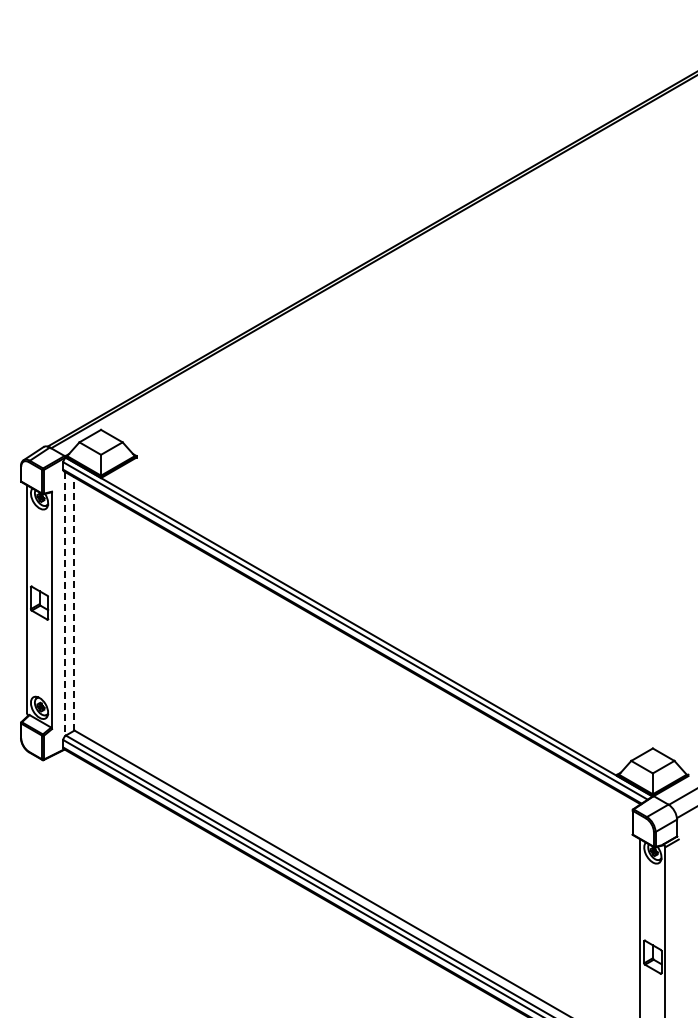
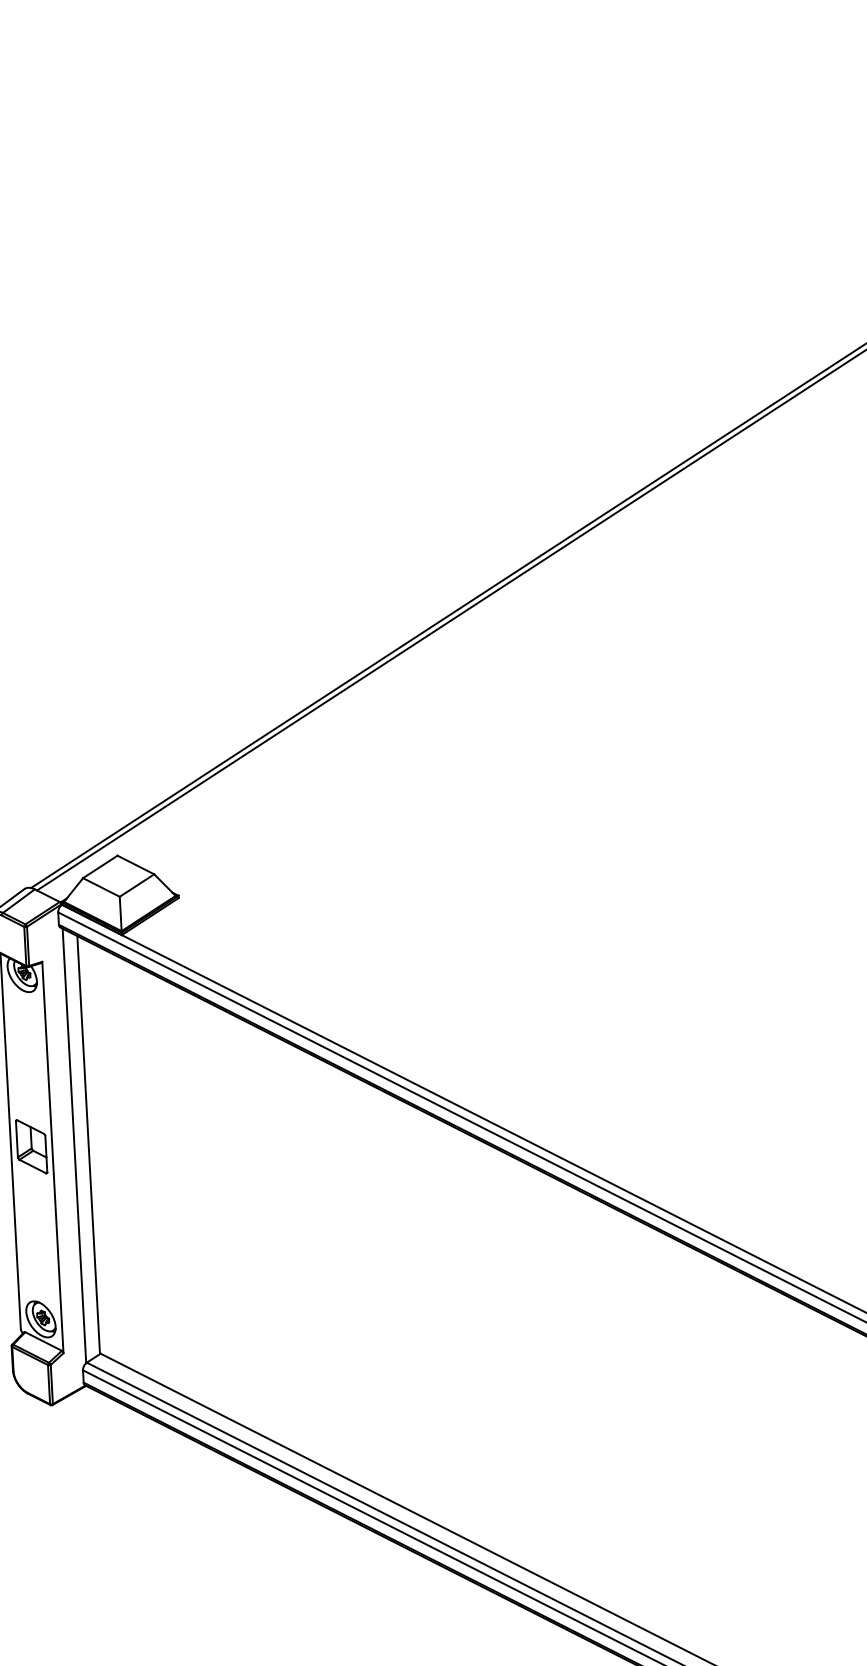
line: (65, 604) -> (74, 1146), dashed -> solid
line: (74, 604) -> (89, 1145), dashed -> solid

